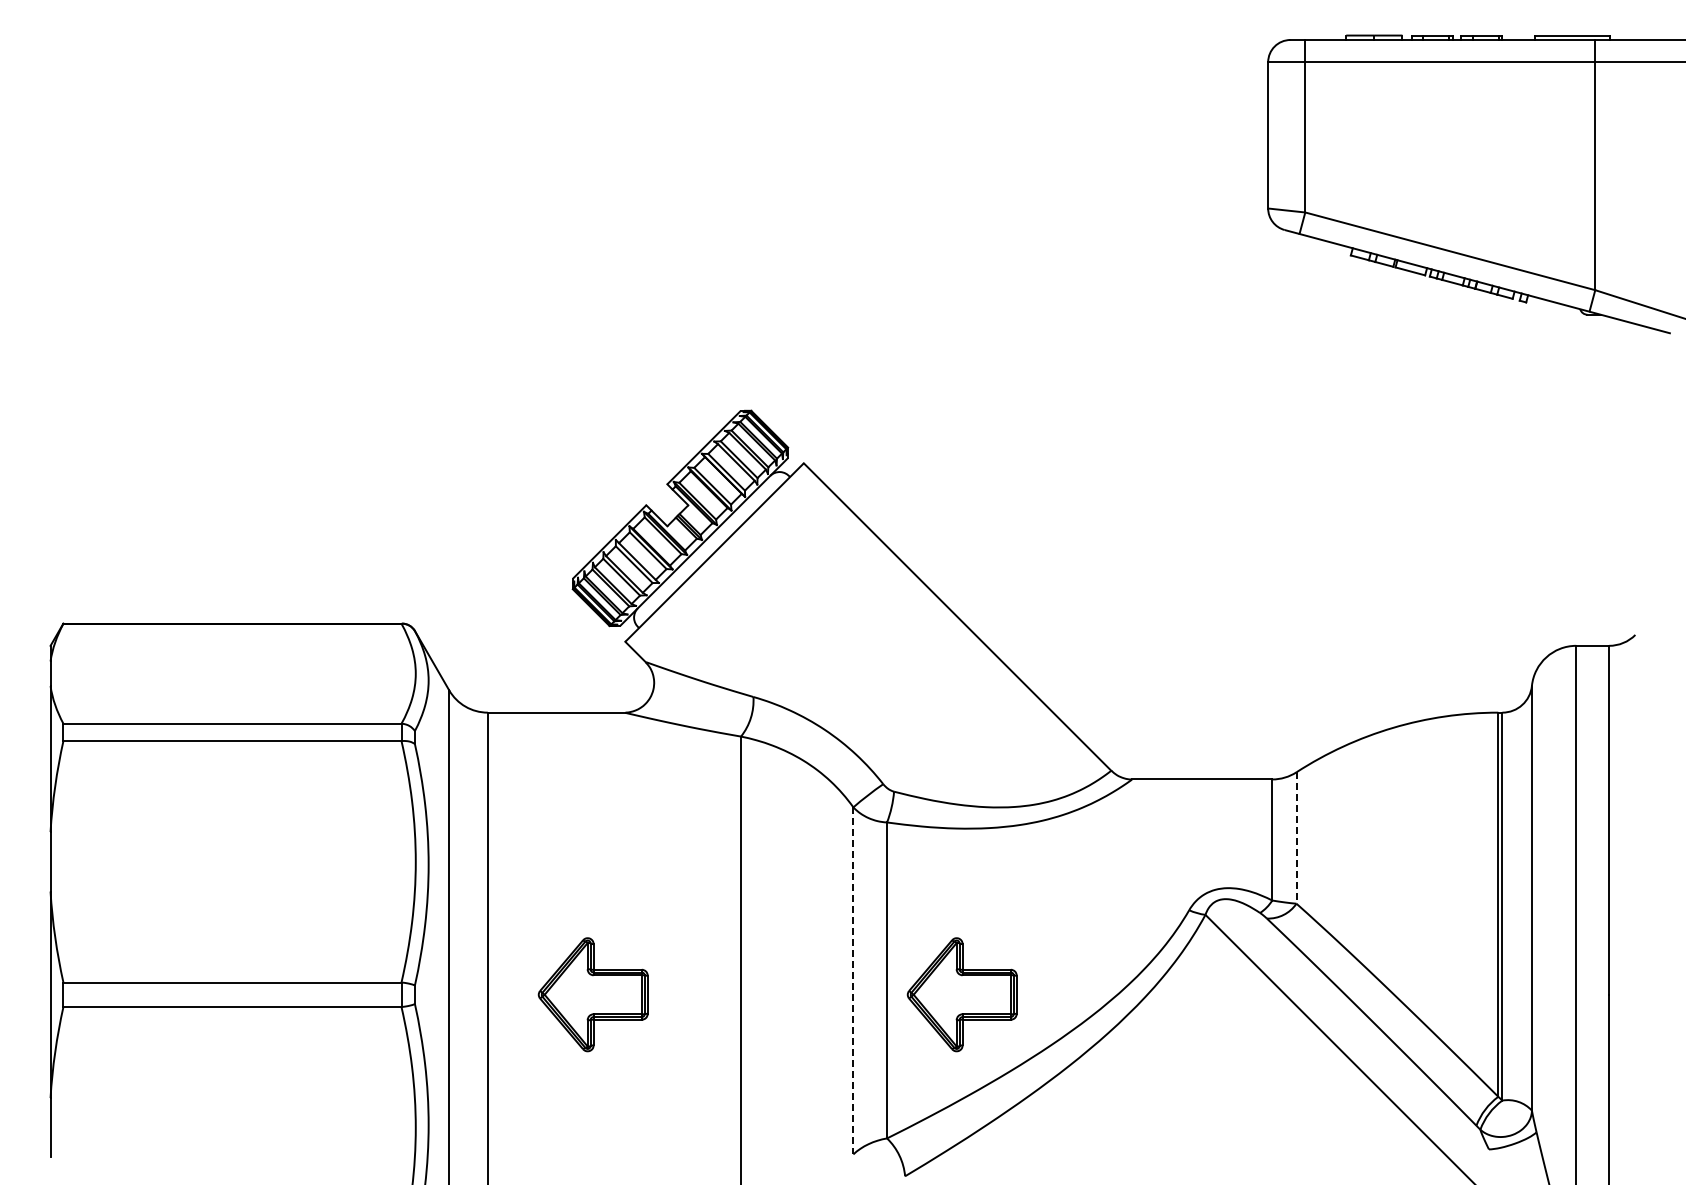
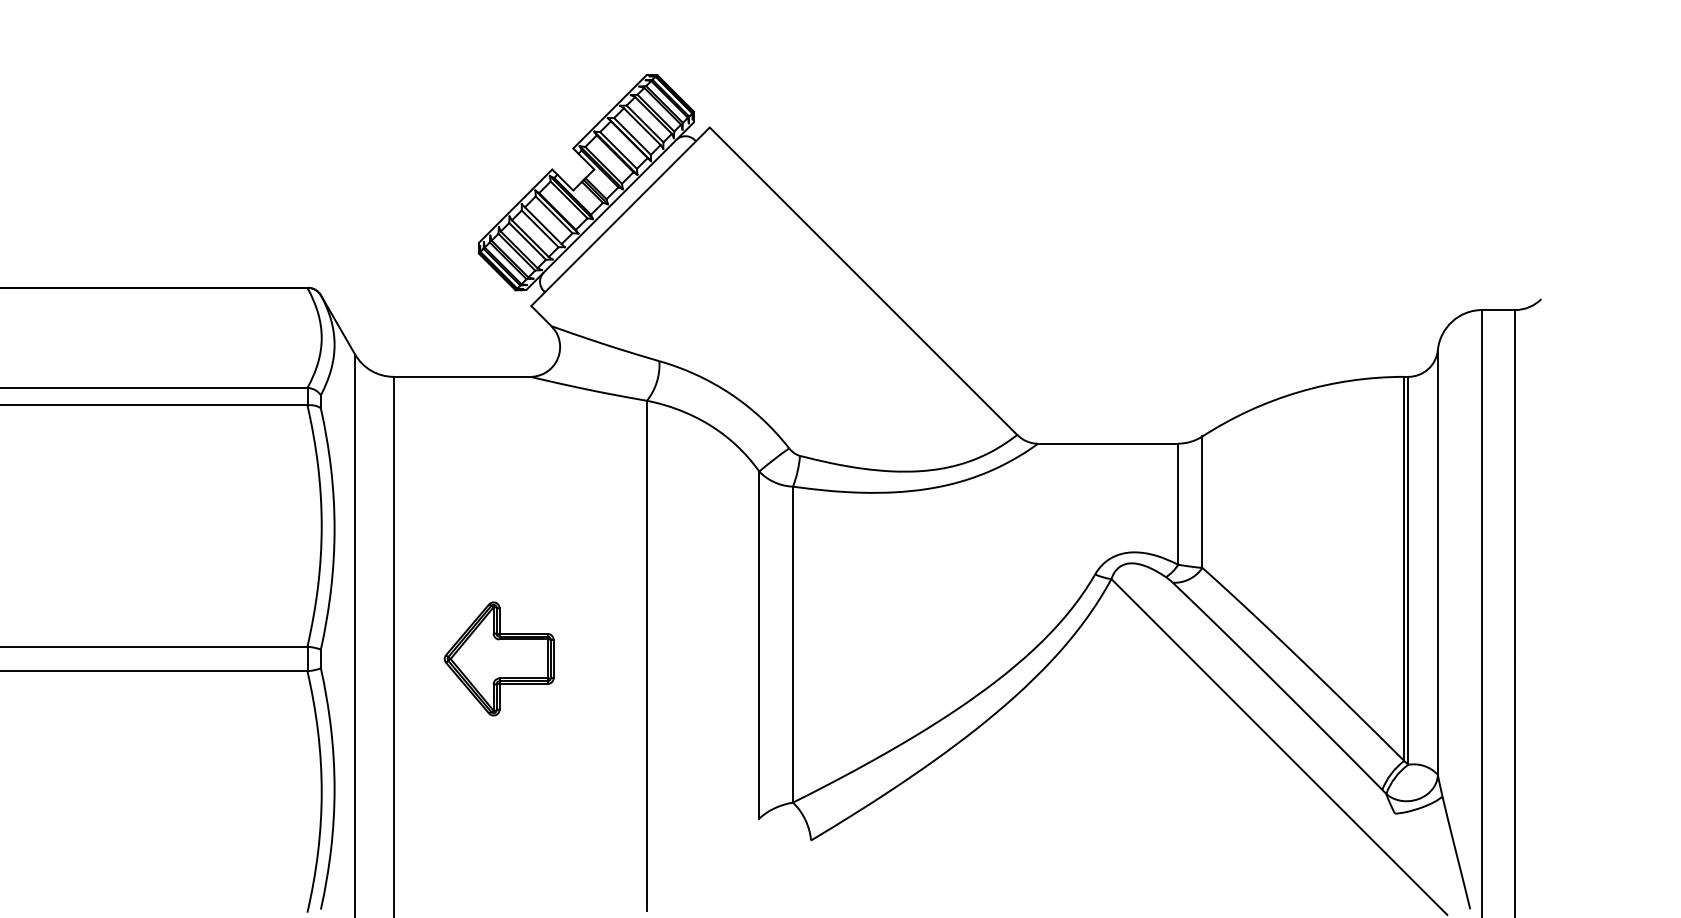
line: (1296, 838) -> (1202, 502), dashed -> solid
line: (853, 980) -> (759, 644), dashed -> solid
part: (961, 994) -> (867, 658), removed

